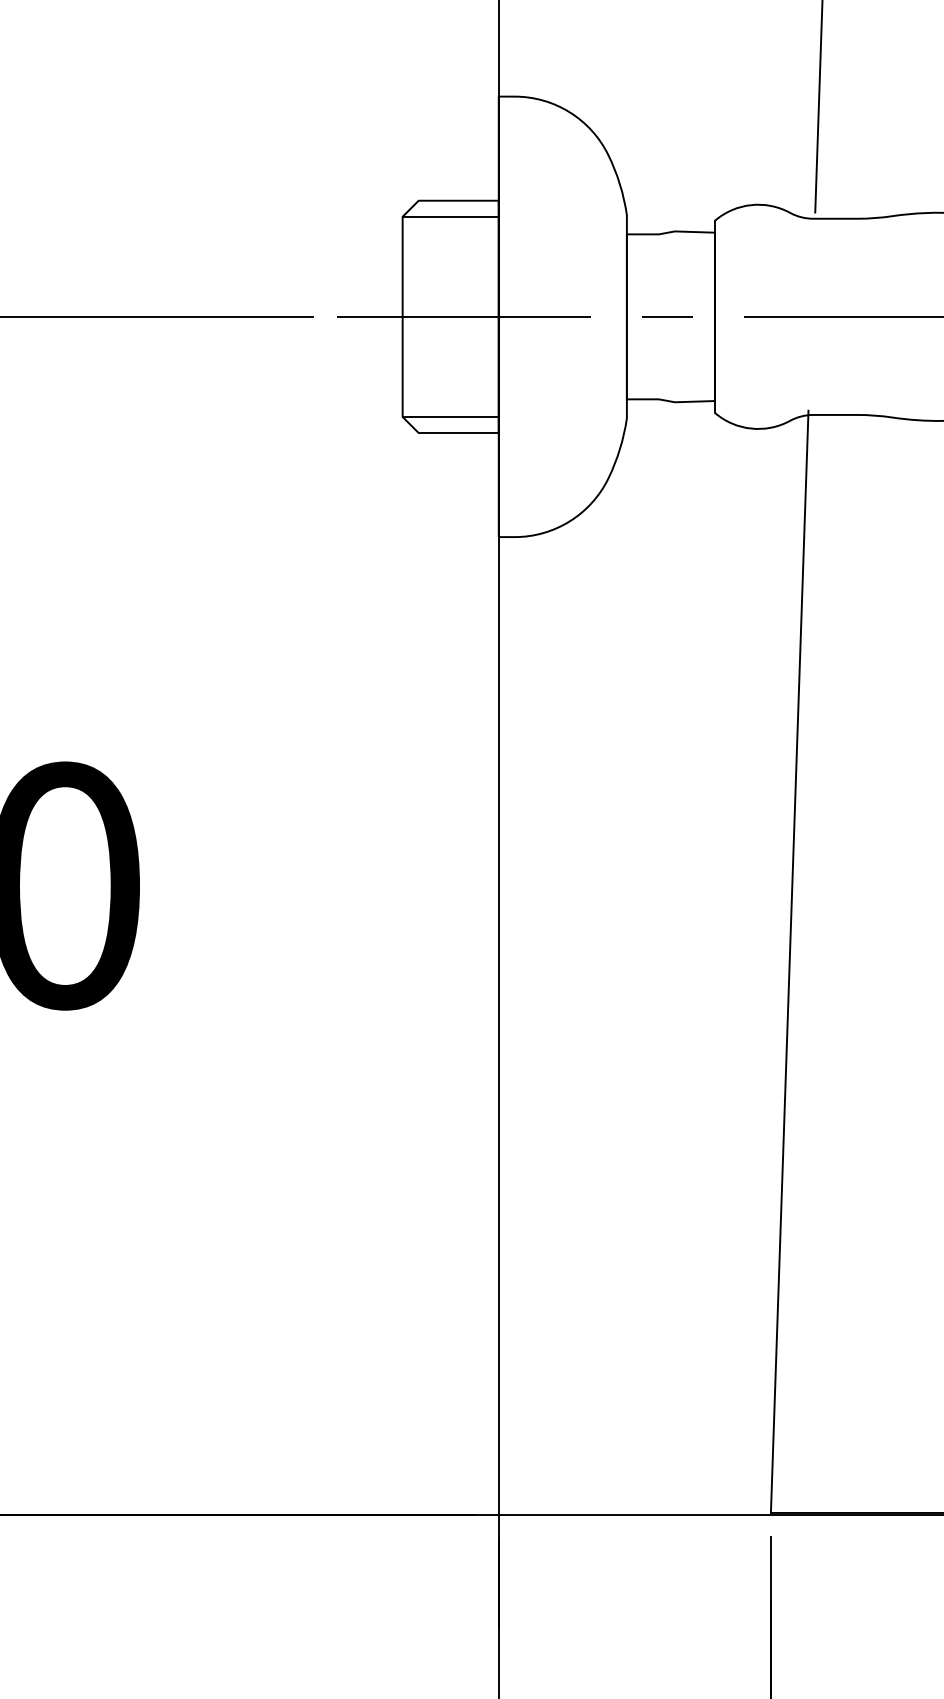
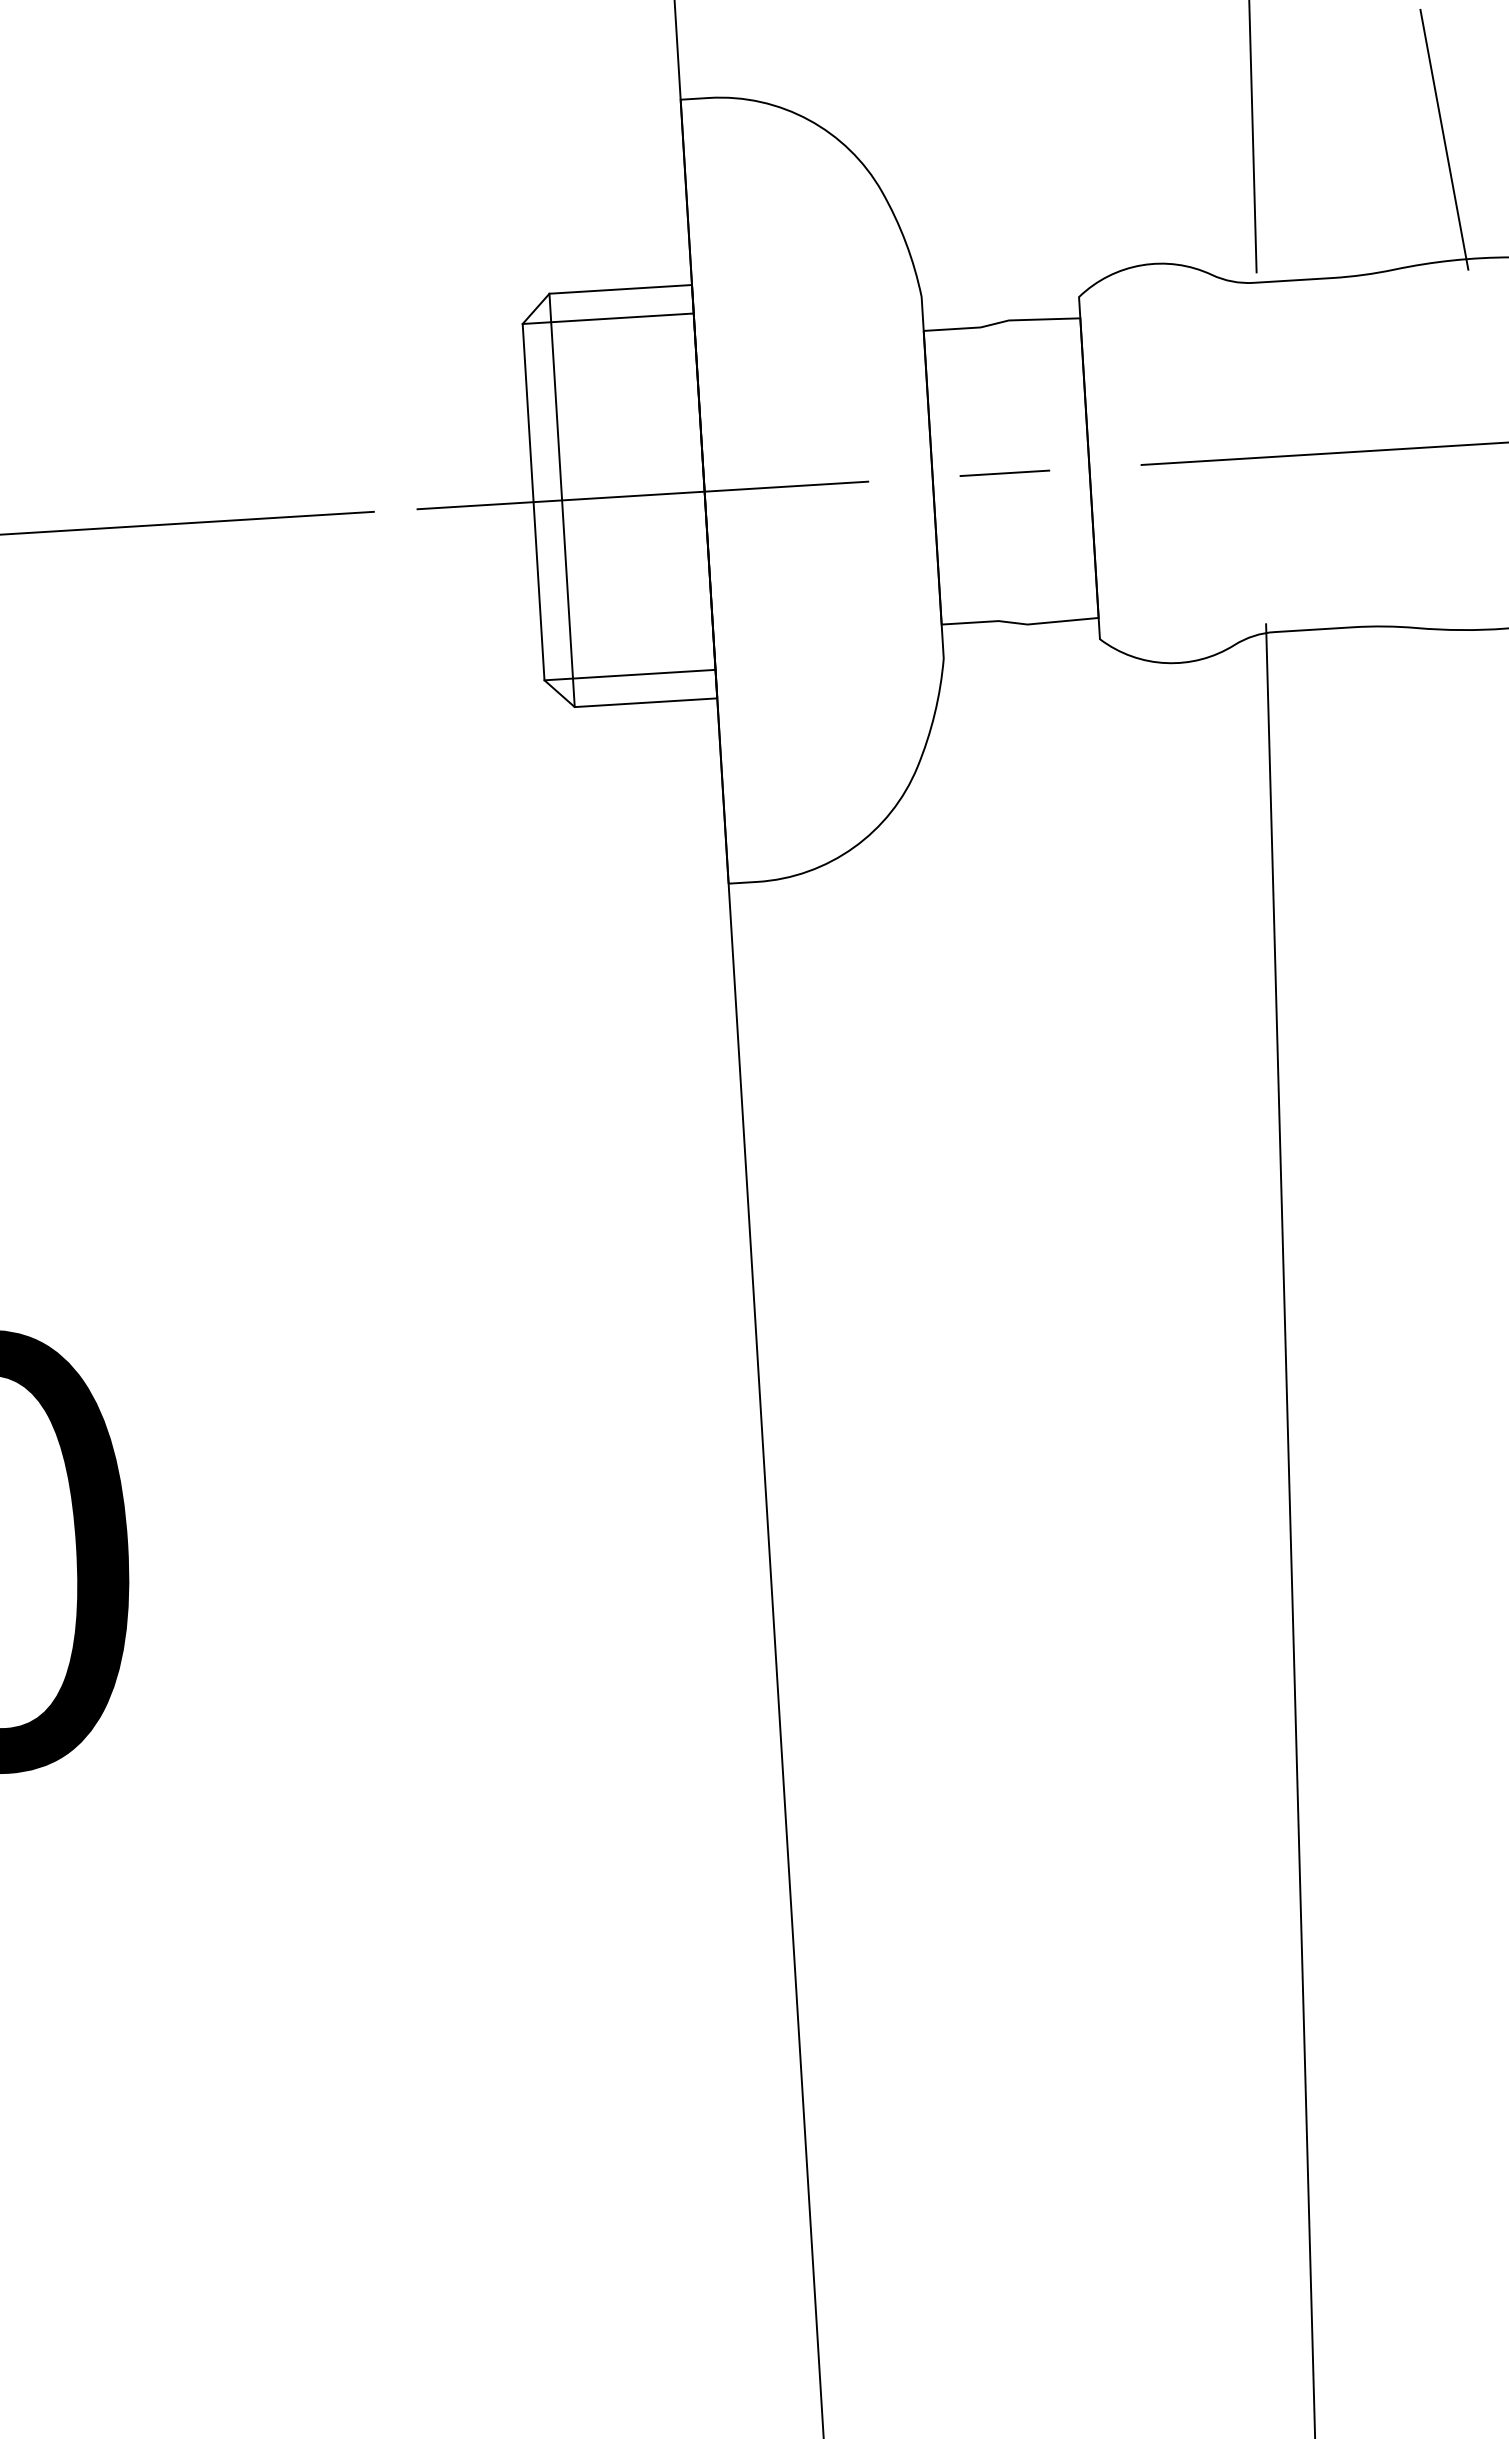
line: (924, 144) -> (1443, 138), added
line: (418, 316) -> (561, 499), added

